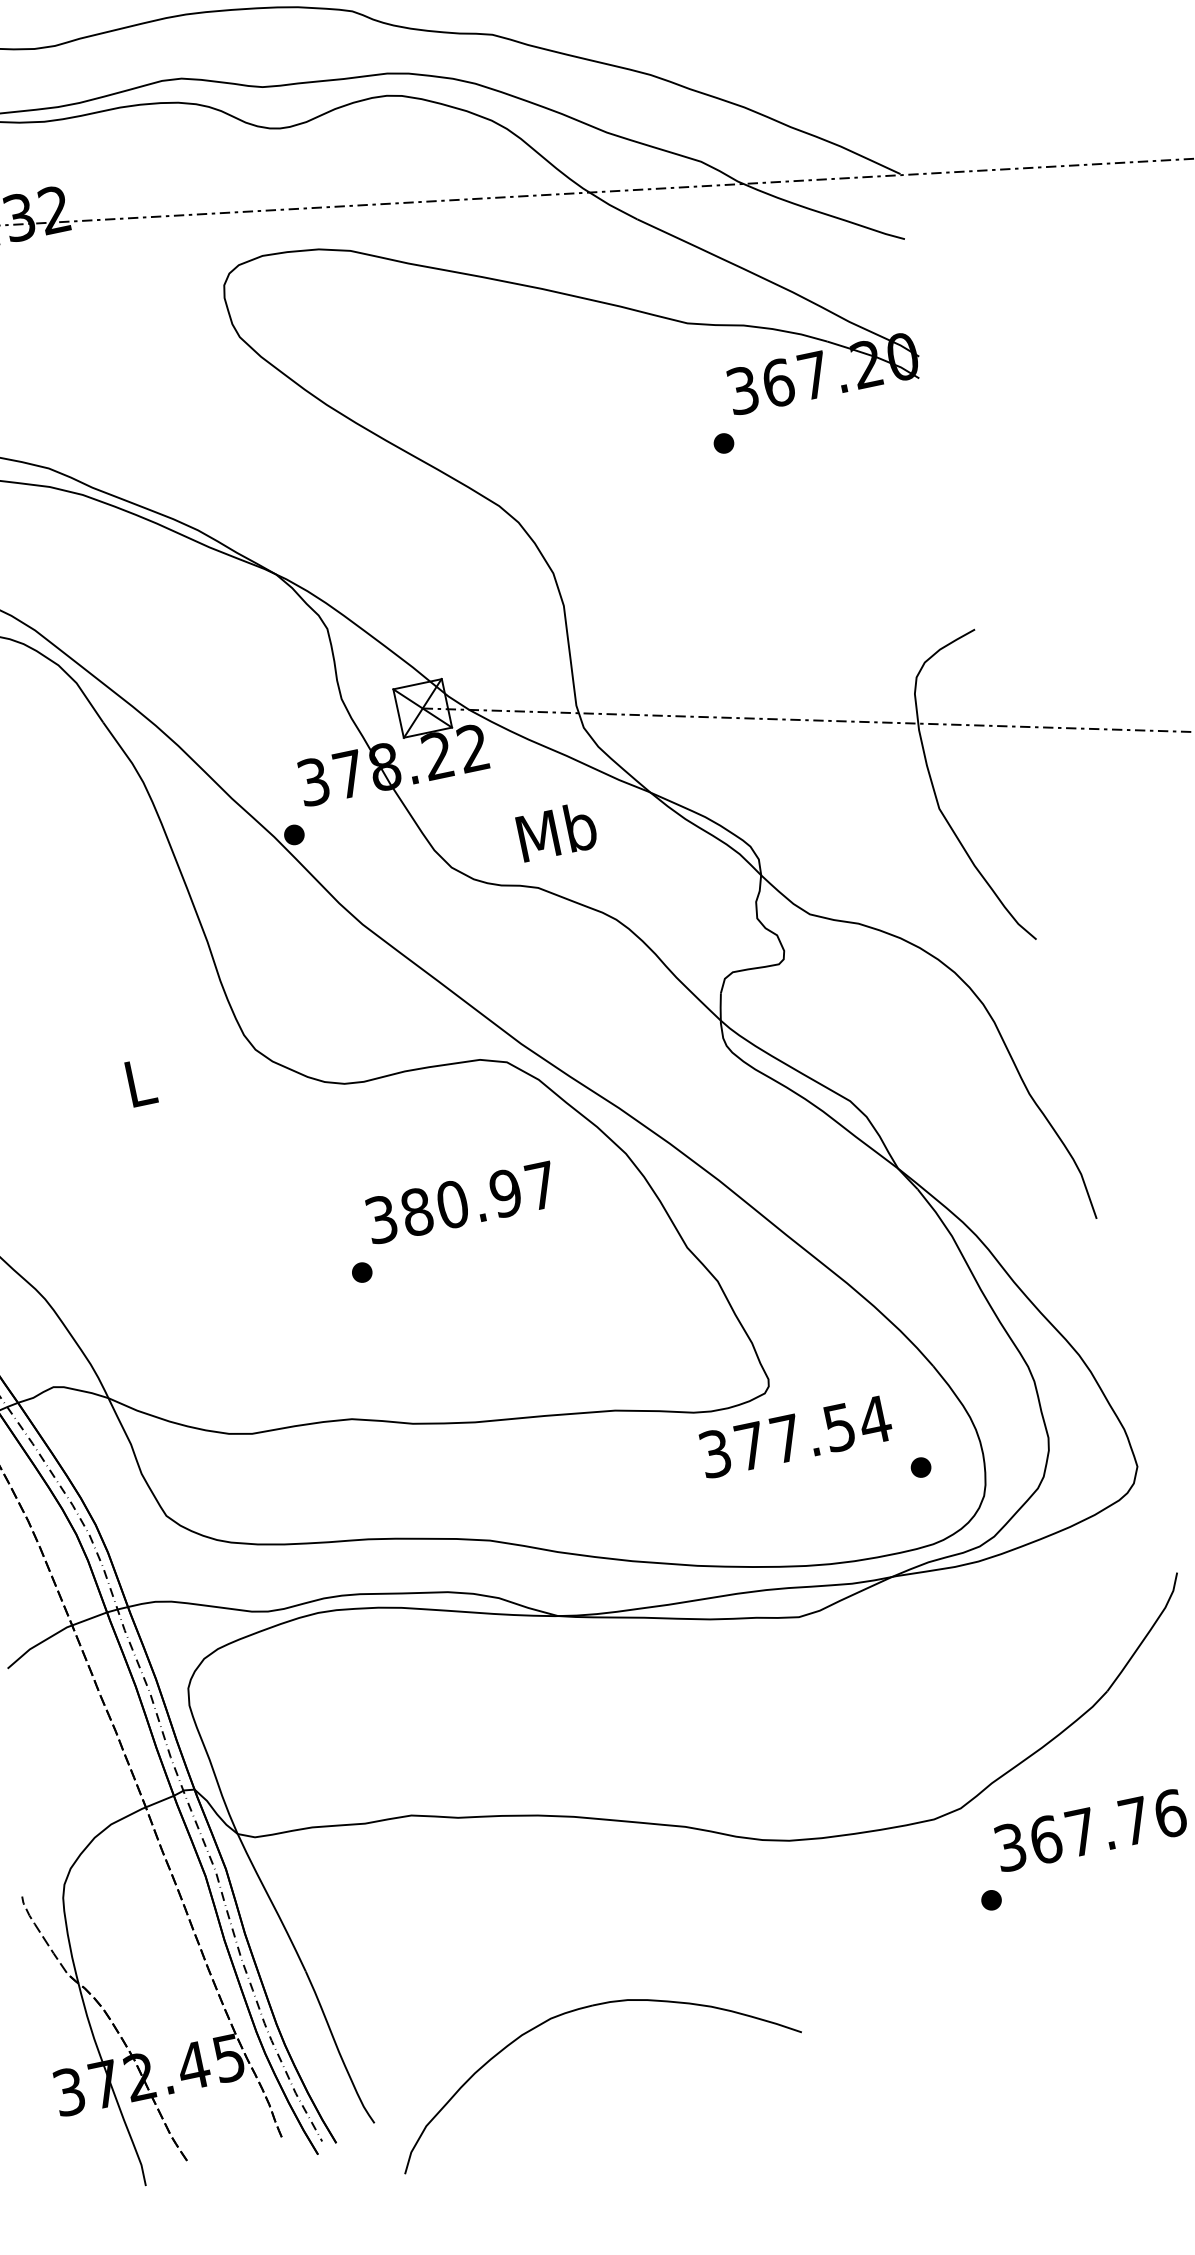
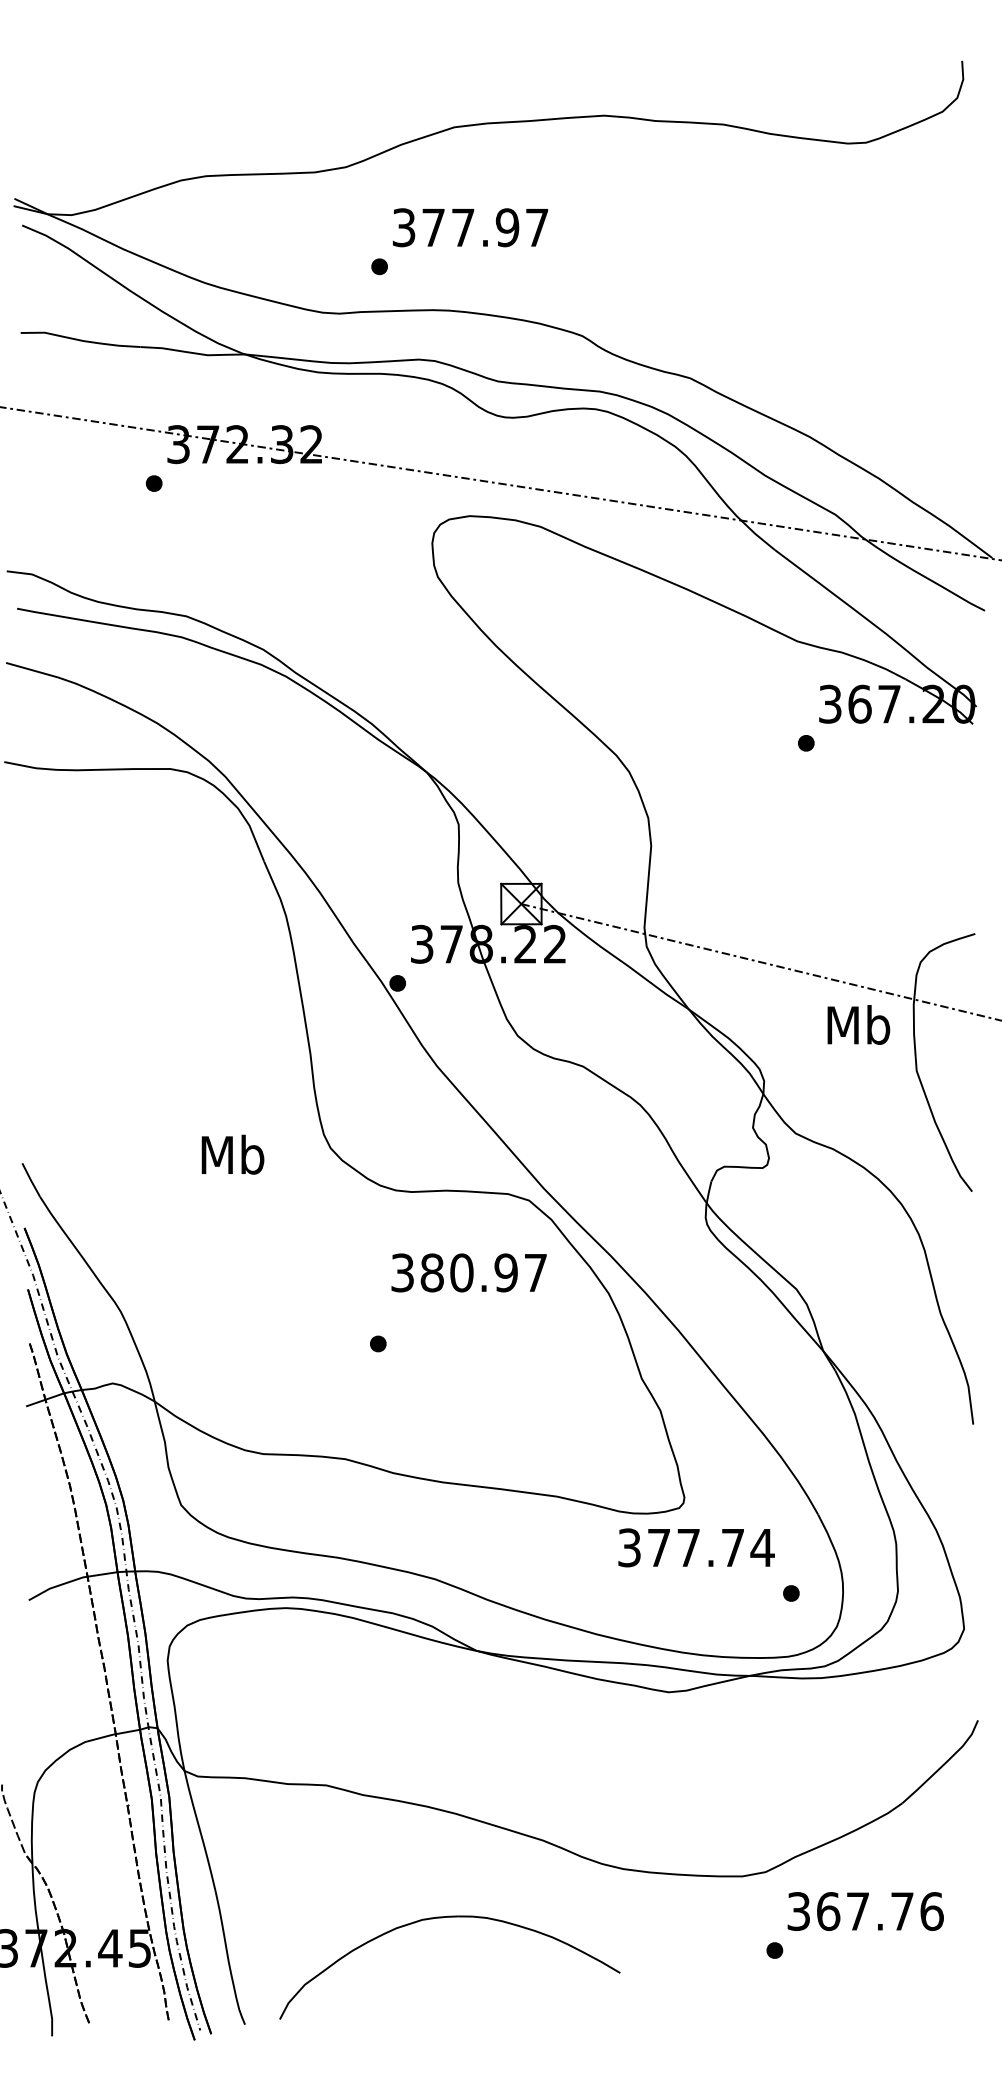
text: (556, 831) -> (858, 1024), moved
text: (139, 1082) -> (232, 1154), L -> Mb
text: (460, 1202) -> (468, 1272), moved
text: (839, 1428) -> (732, 1548), 377.54 -> 377.74
part: (575, 2011) -> (443, 1918), moved

